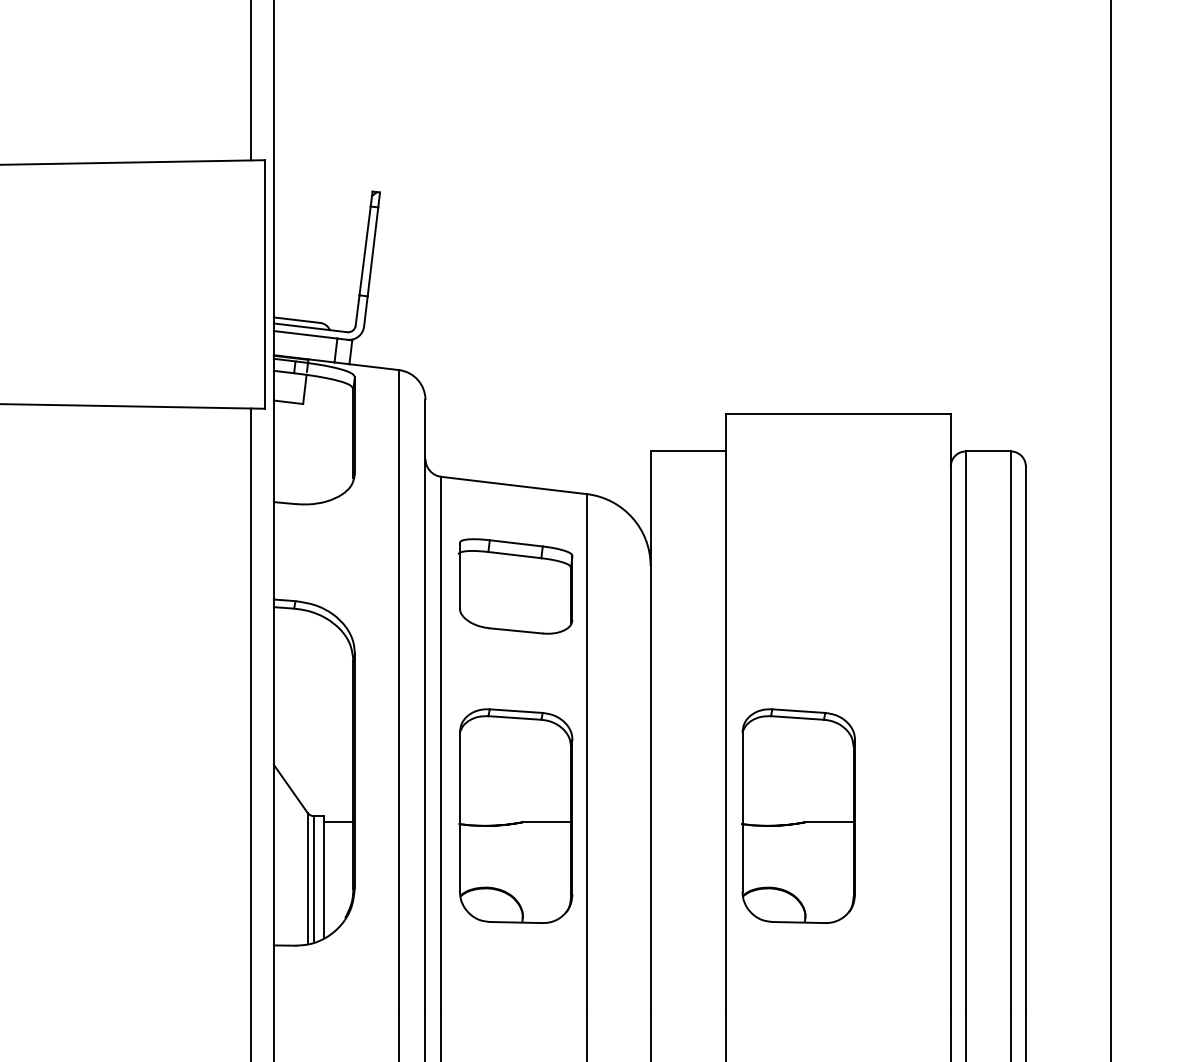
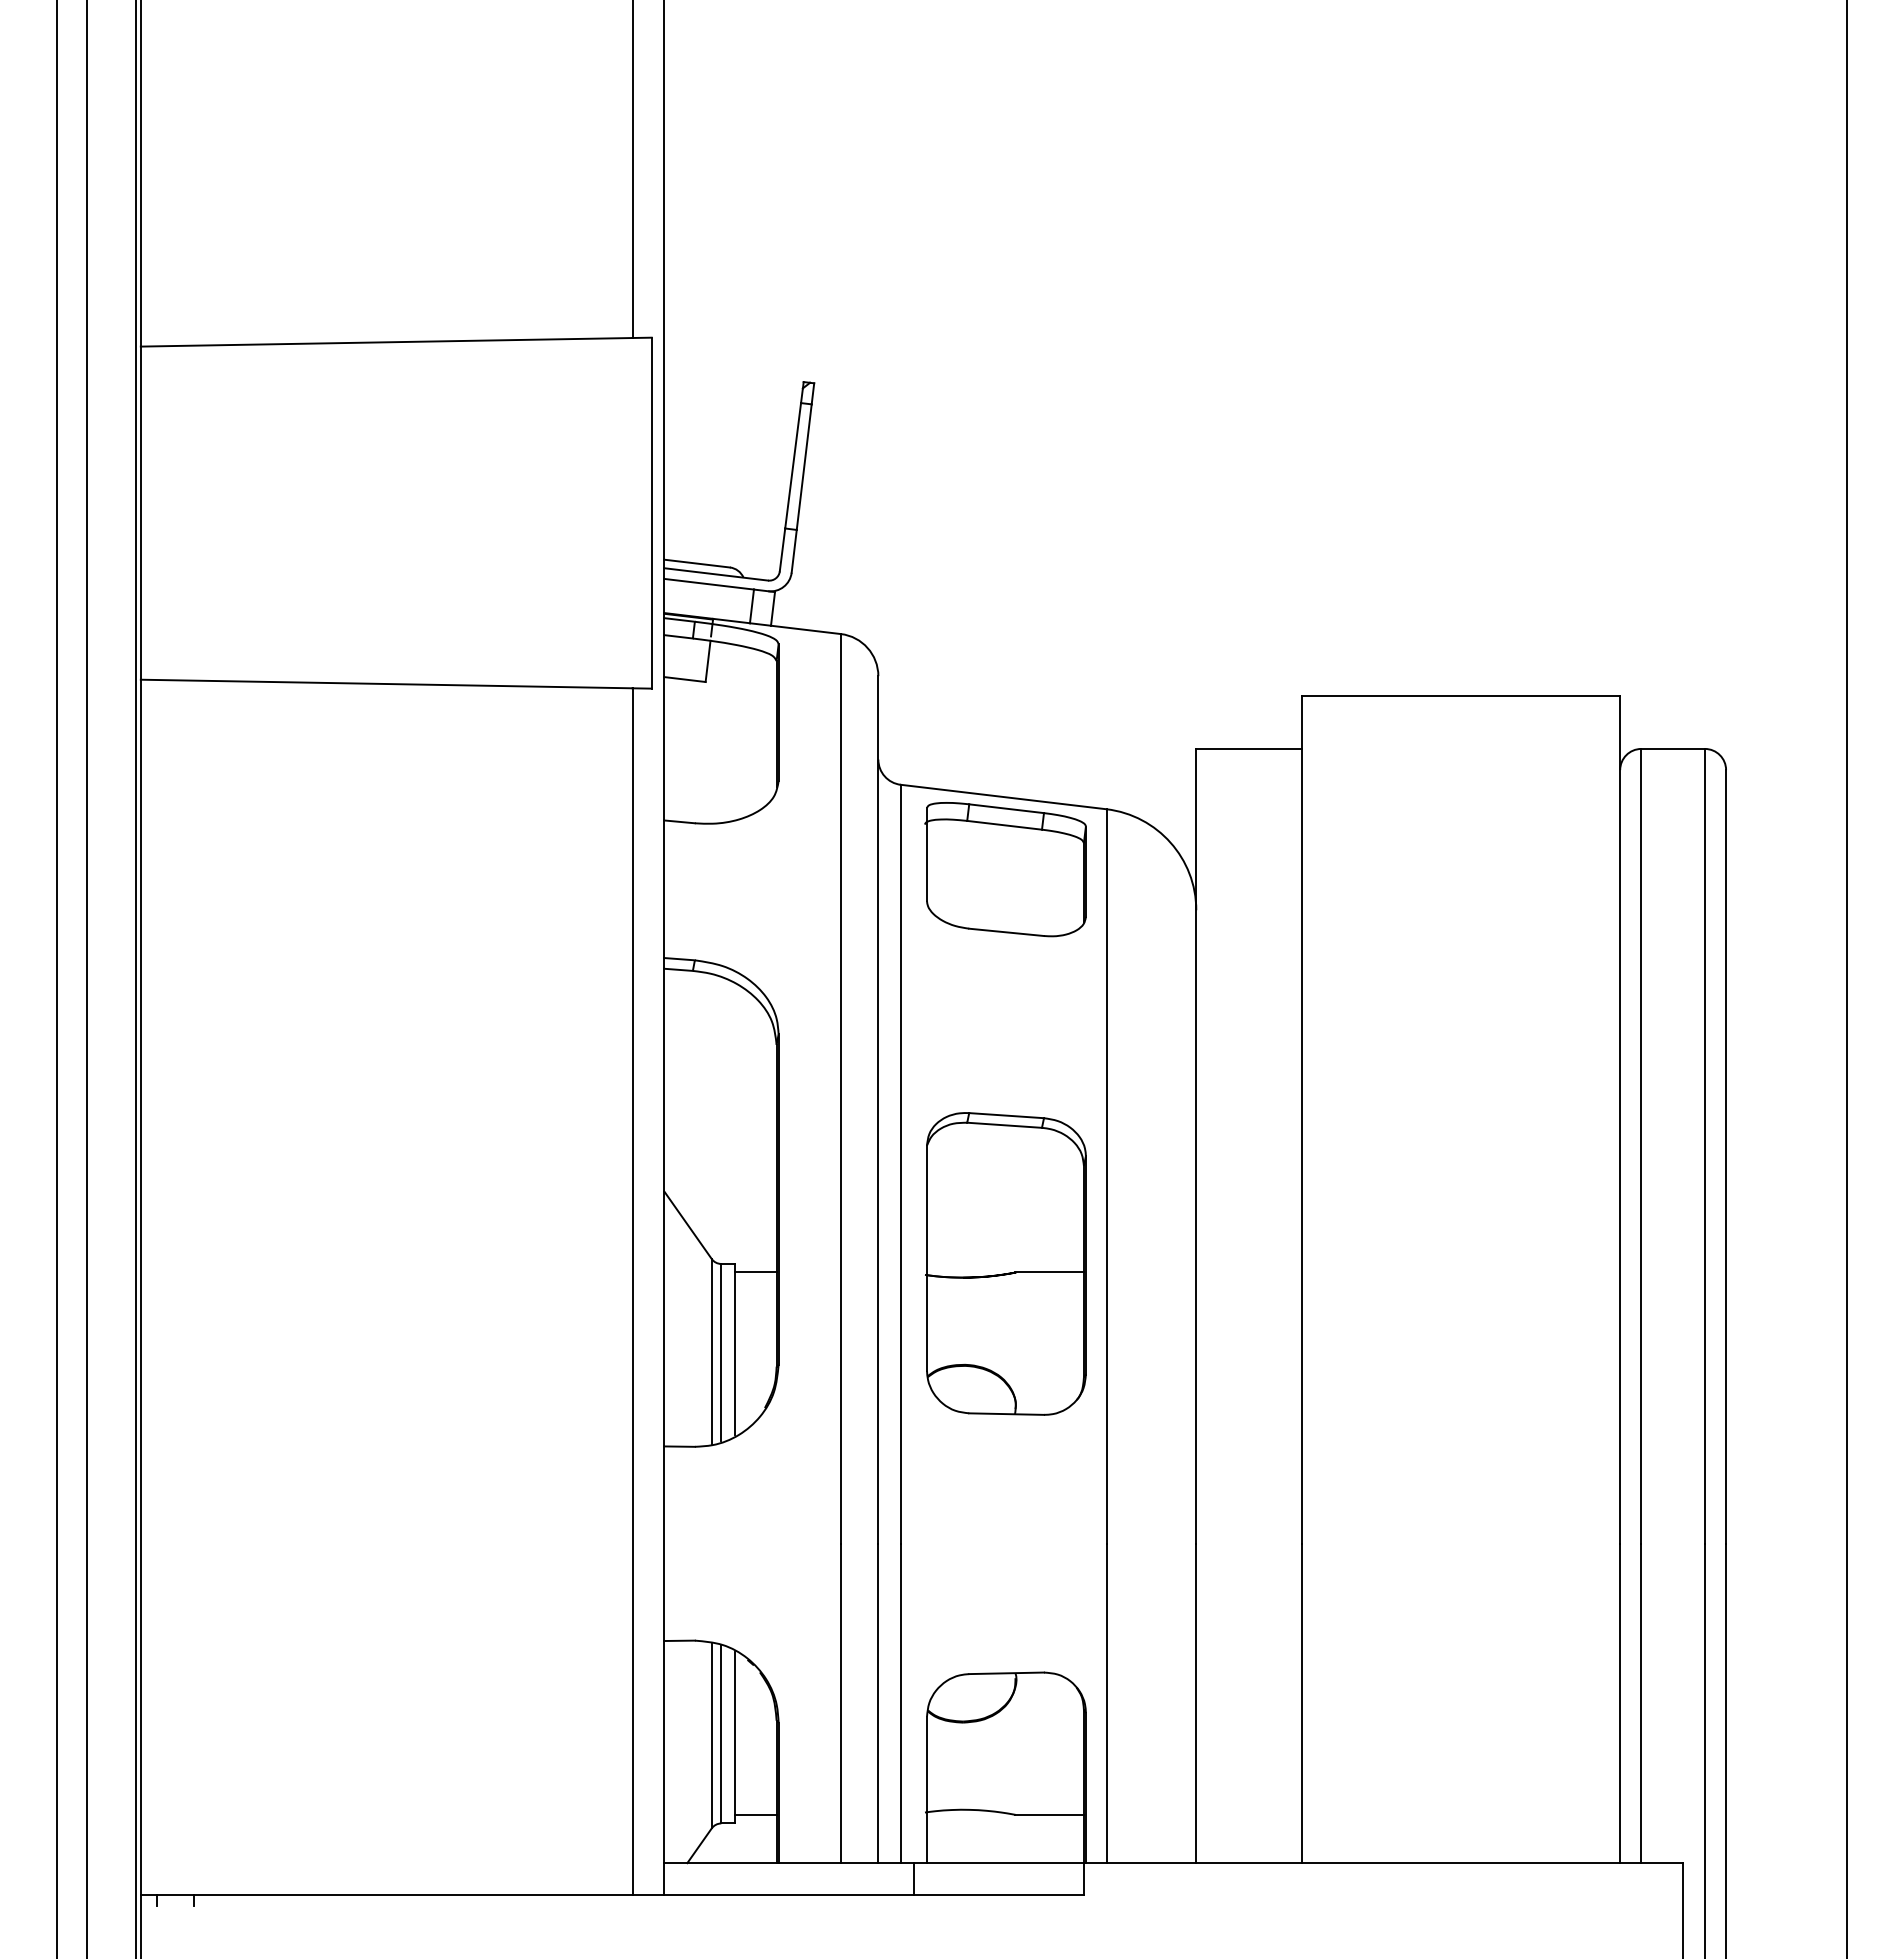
part: (515, 586) -> (1005, 869), moved
part: (798, 815) -> (1404, 1263), removed

